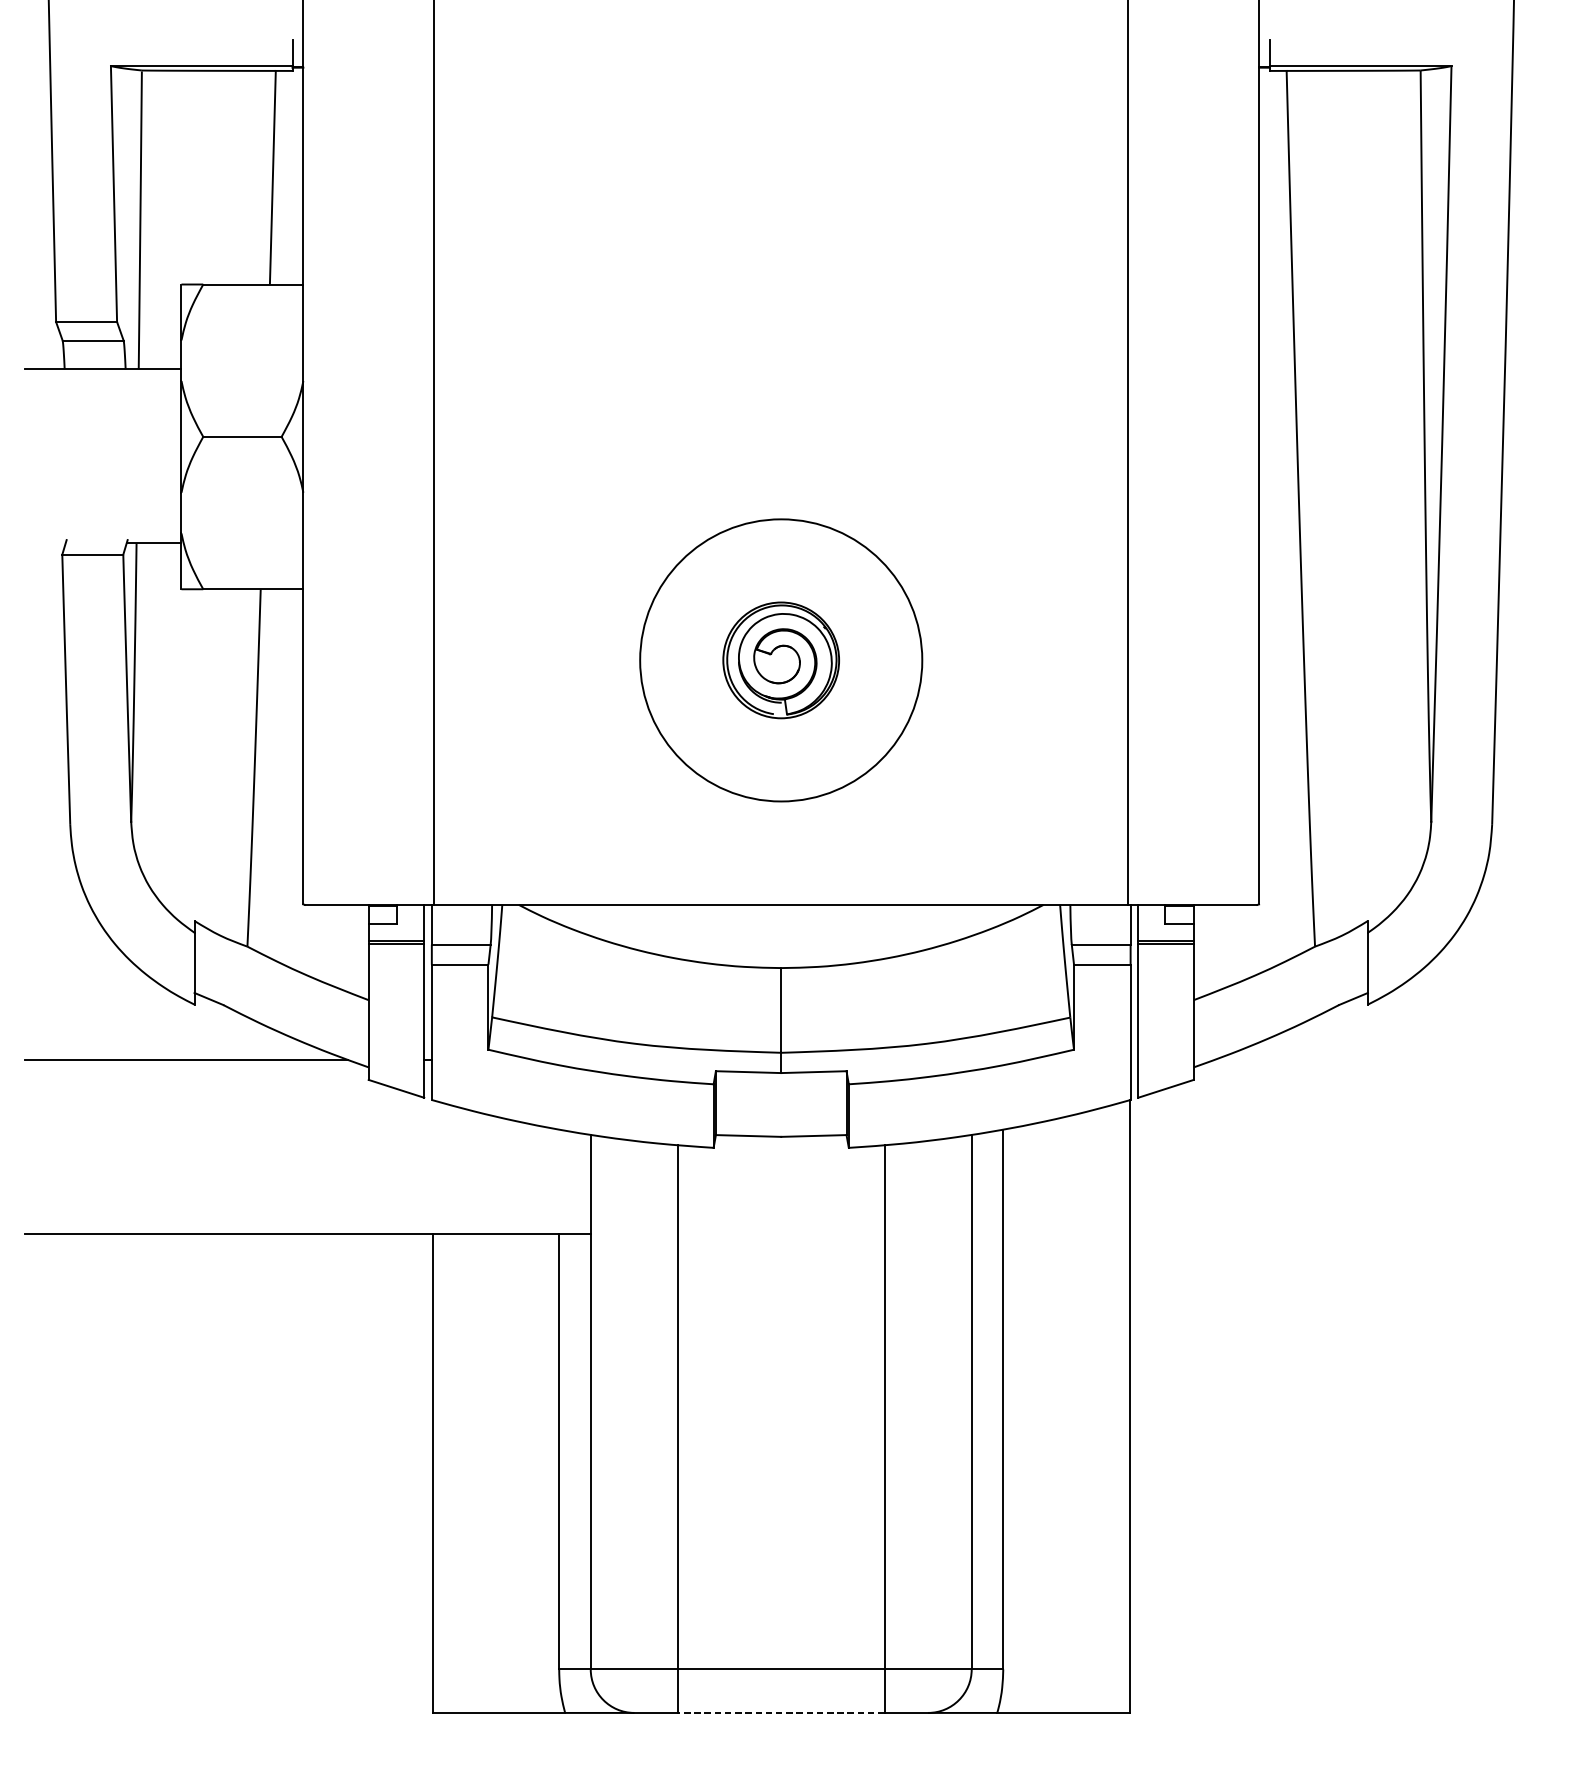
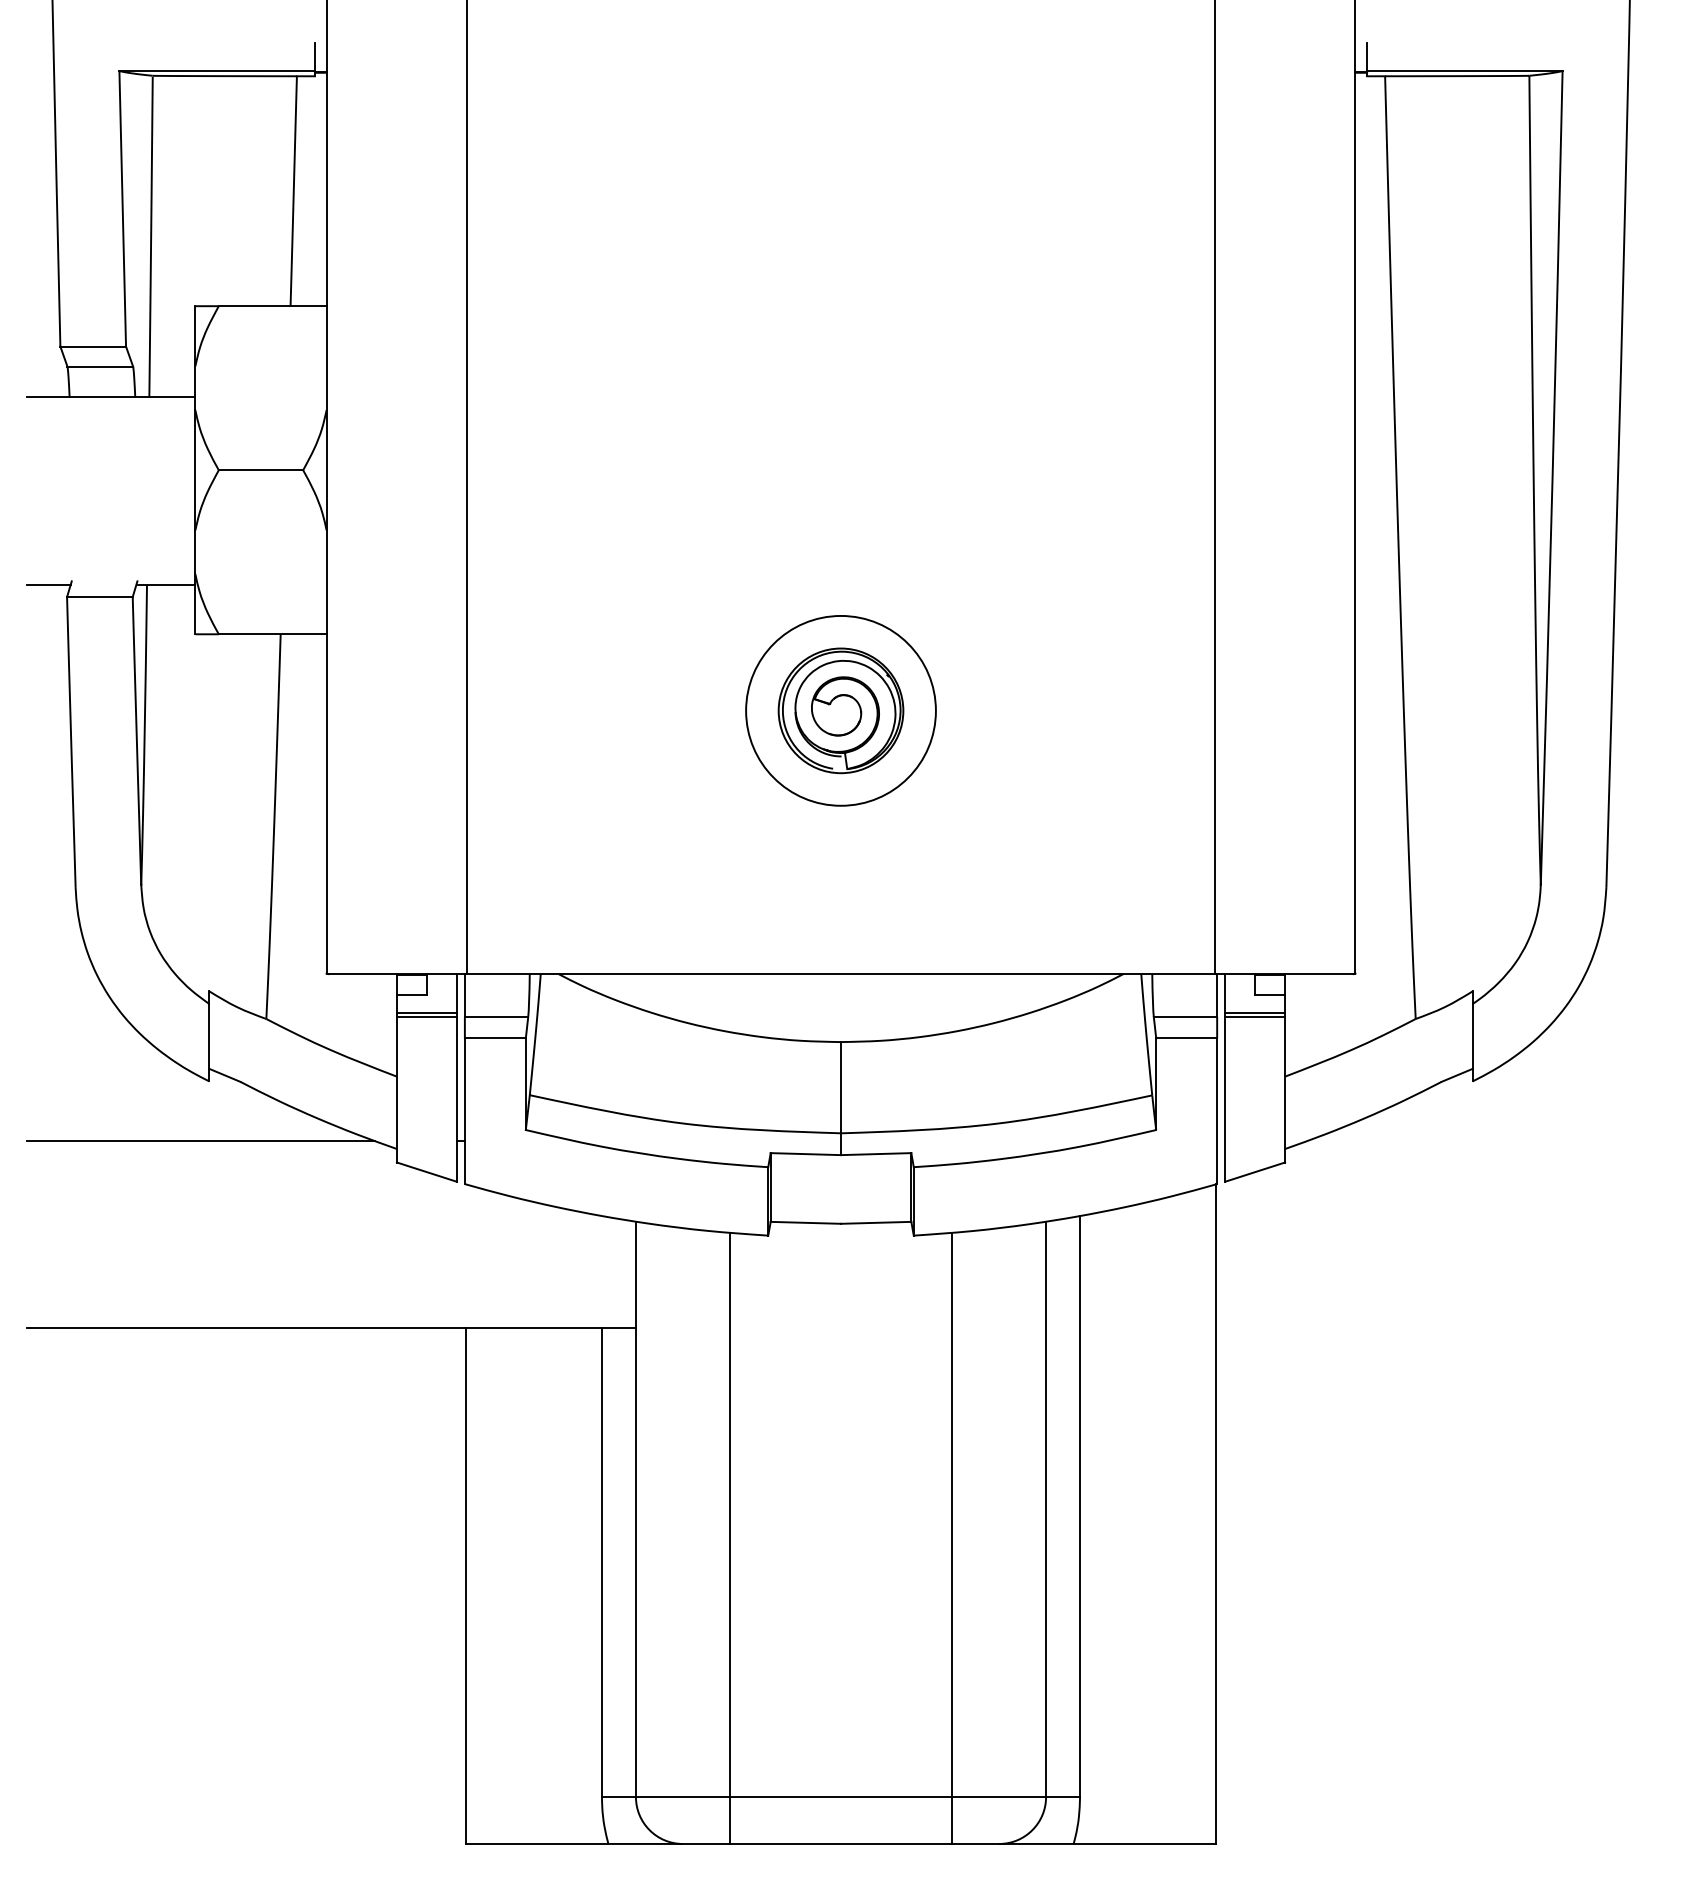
line: (45, 543) -> (48, 584), added
circle: (780, 660) -> (840, 710), size x0.62
line: (780, 1712) -> (840, 1843), dashed -> solid

